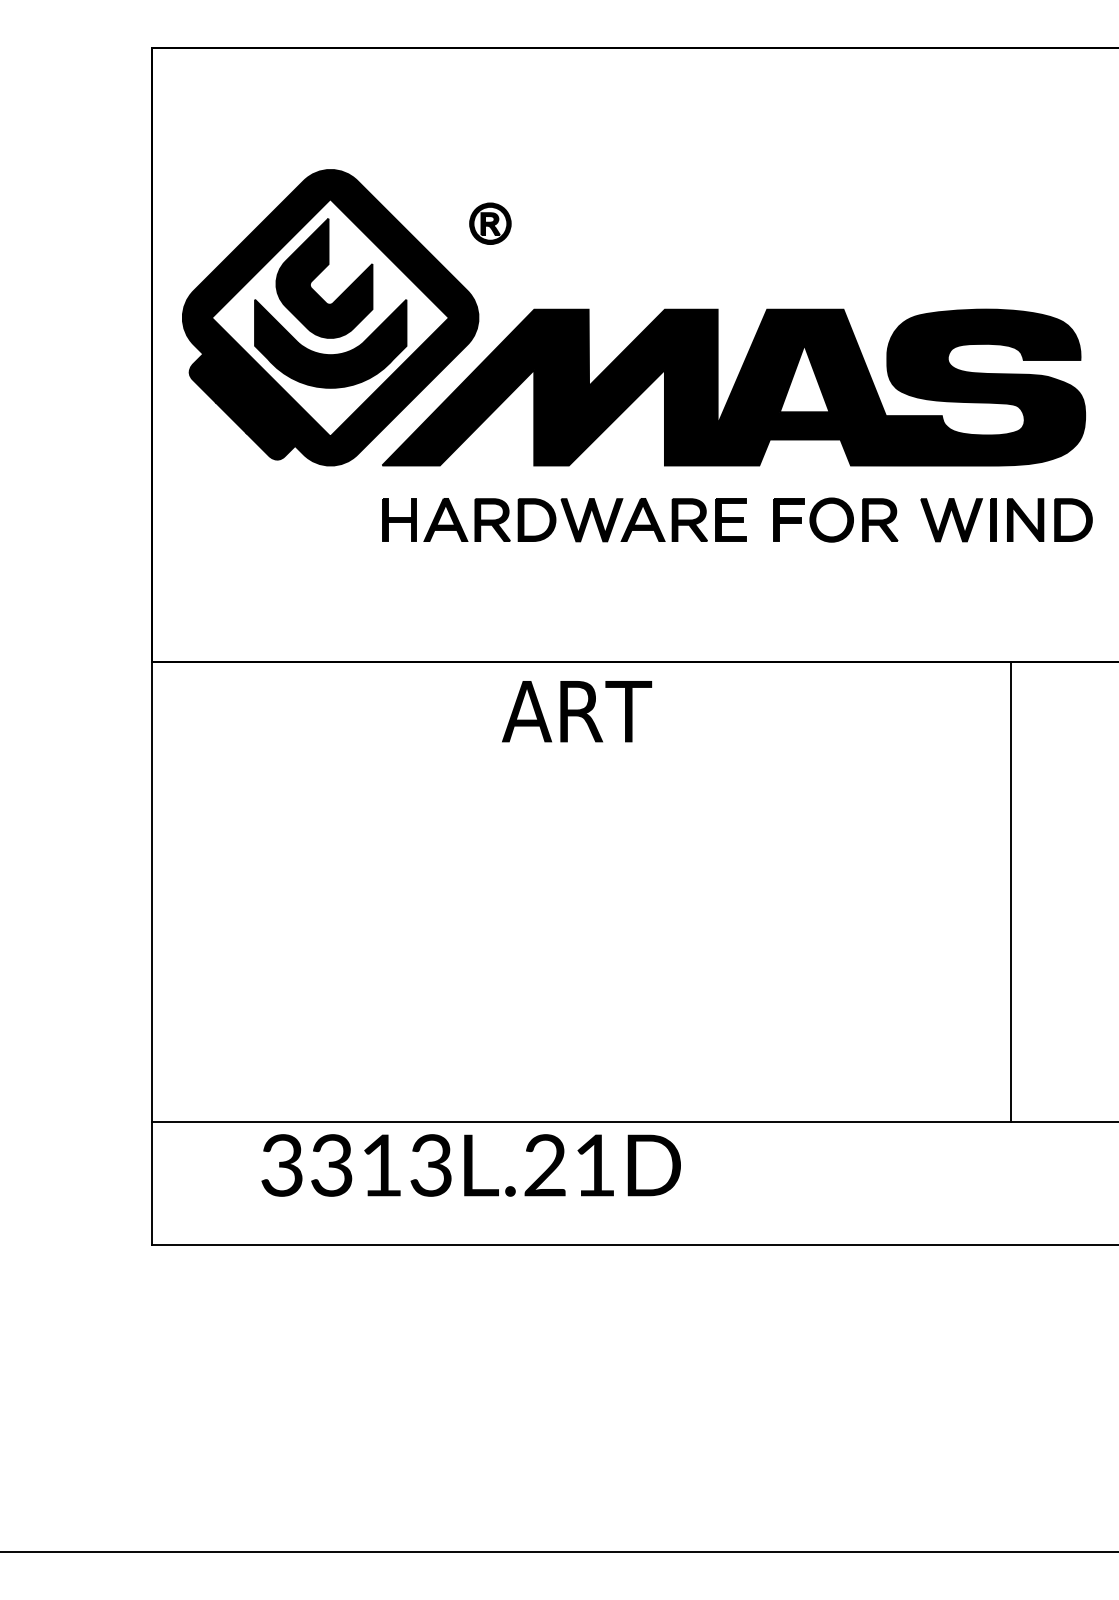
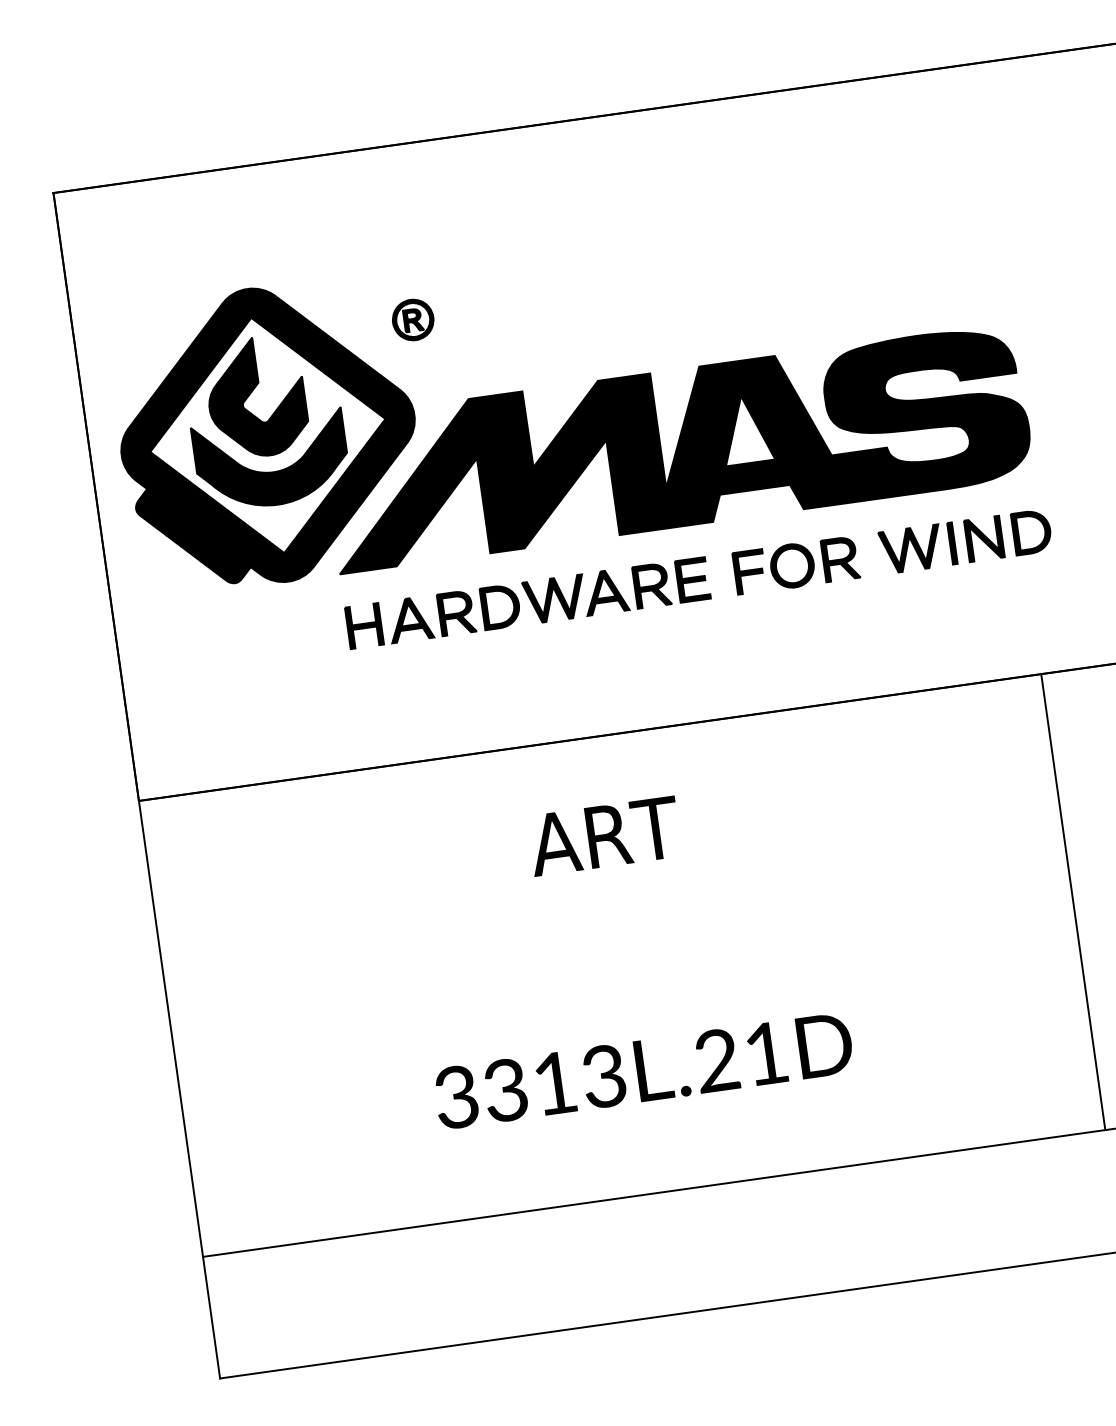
text: (577, 711) -> (604, 836), moved
line: (1011, 891) -> (1073, 901), moved
text: (470, 1165) -> (643, 1071), moved

